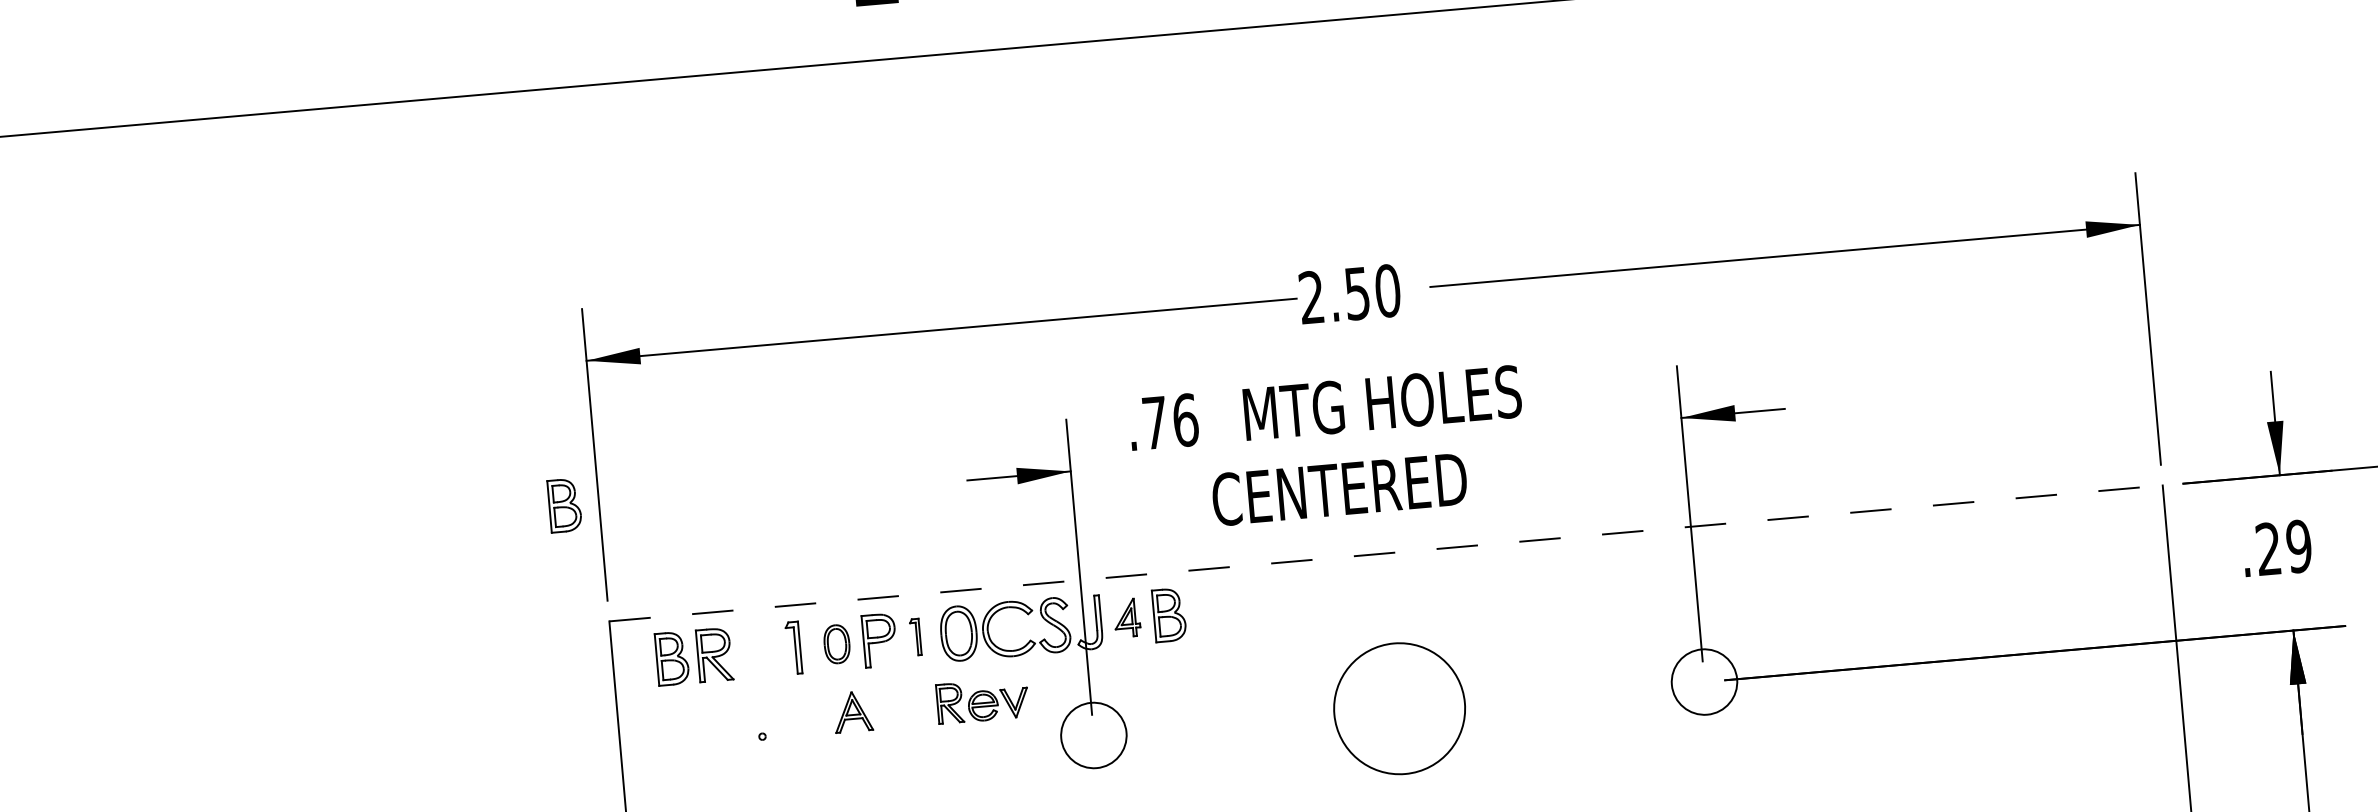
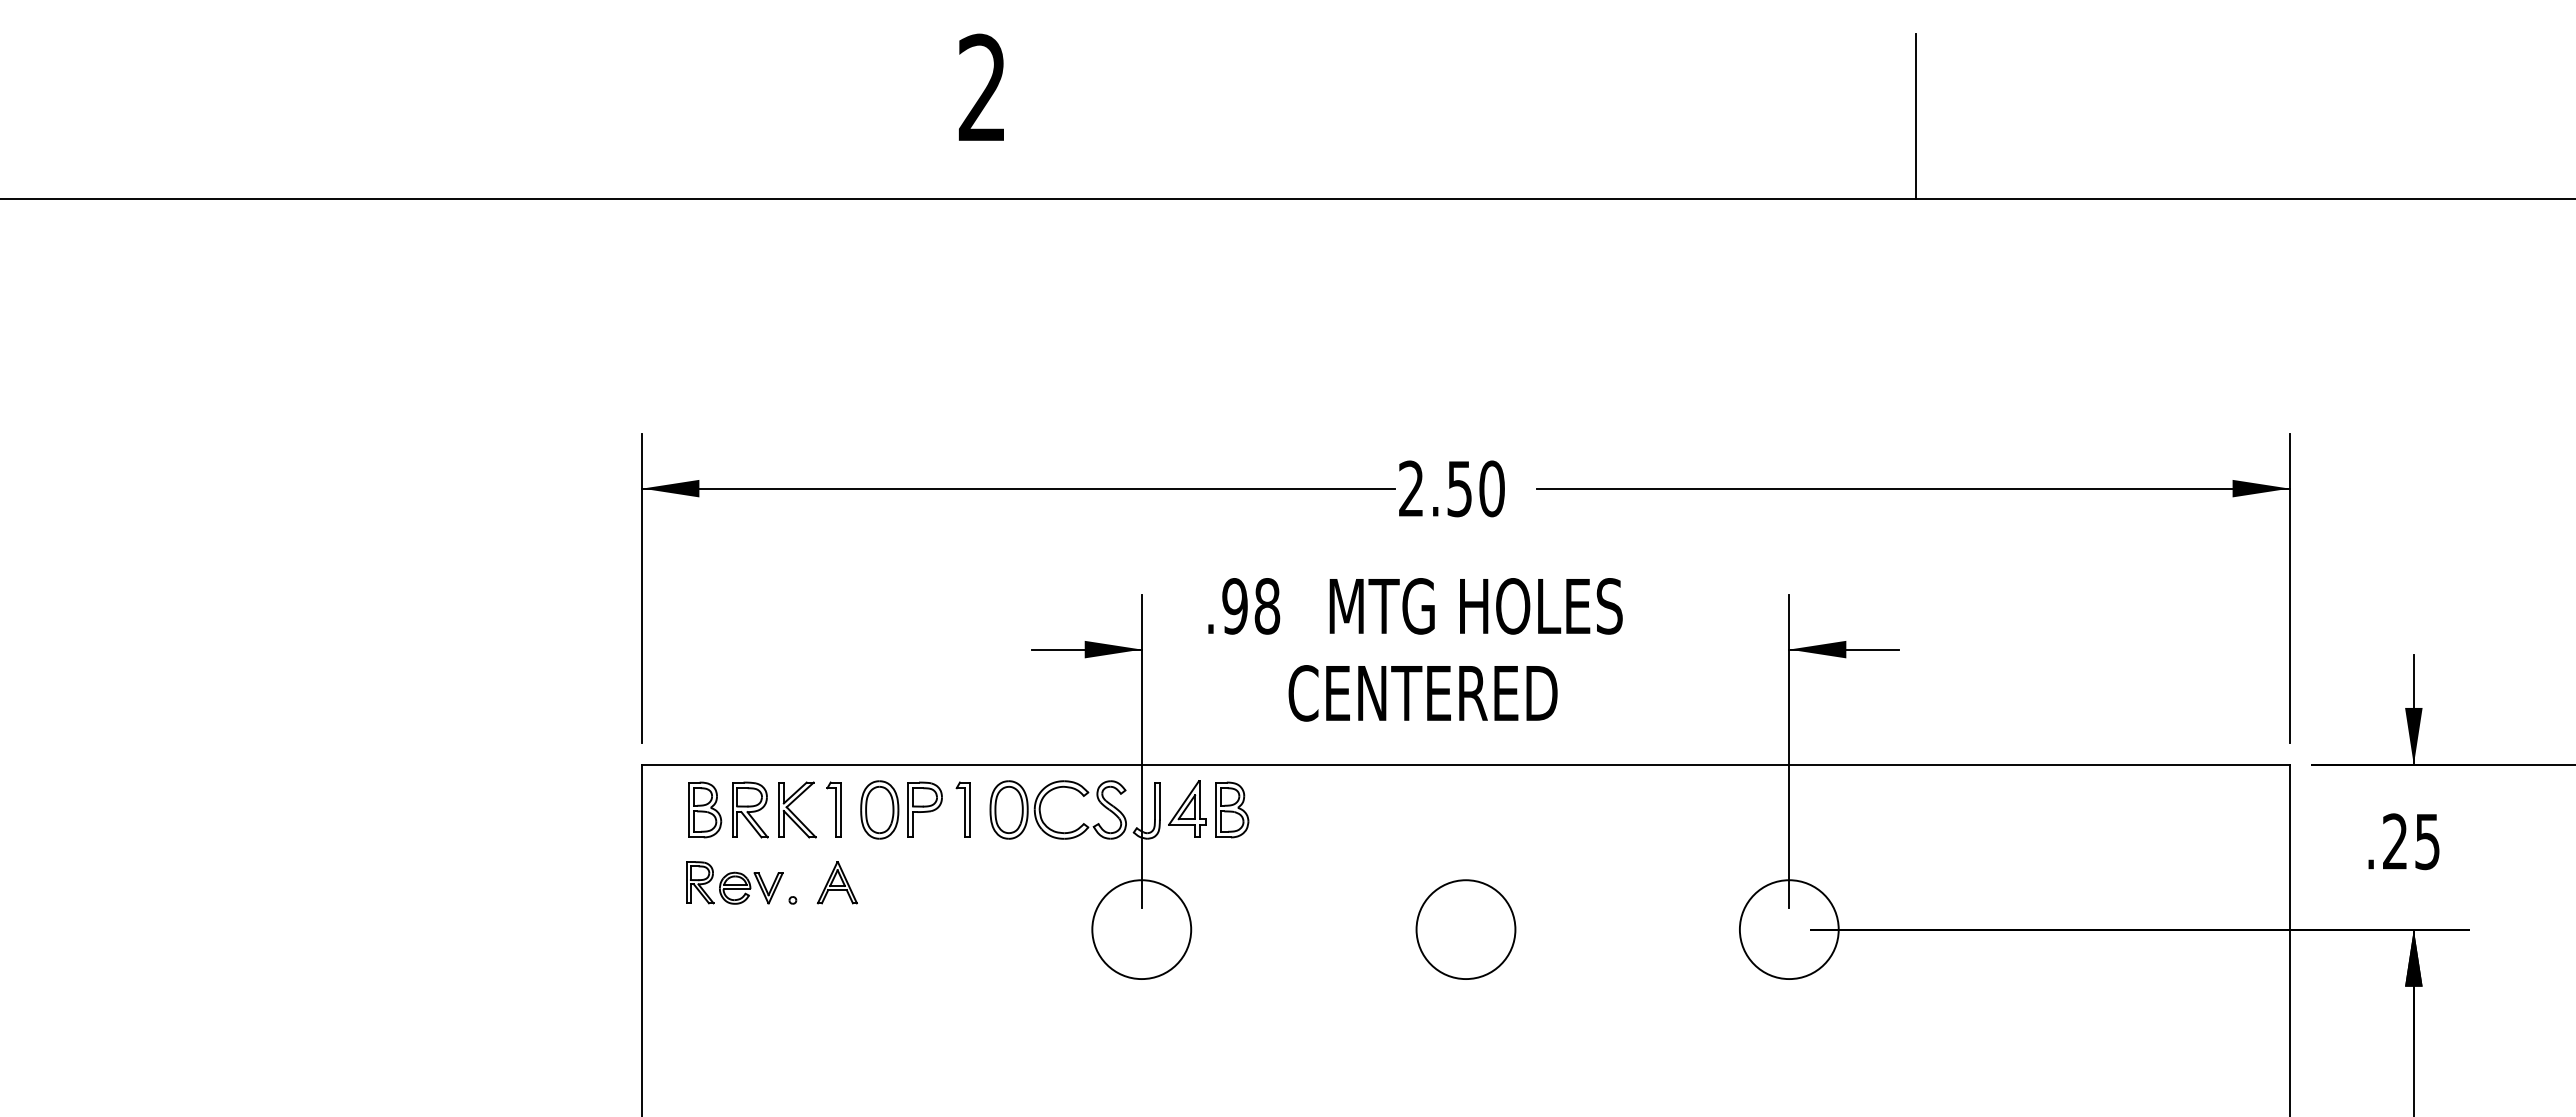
text: (1170, 421) -> (1251, 606), .76 -> .98
part: (565, 505) -> (606, 638), removed
text: (2299, 546) -> (2427, 841), .29 -> .25
line: (1385, 553) -> (1465, 764), dashed -> solid
part: (1127, 617) -> (1187, 808), size x1.43
part: (914, 636) -> (962, 809), size x1.43
part: (836, 643) -> (879, 809), size x1.43
part: (759, 650) -> (797, 809), added
circle: (1703, 681) -> (1788, 929), size x1.43
part: (982, 700) -> (734, 882), moved
circle: (1399, 708) -> (1465, 929), size x0.71
part: (852, 711) -> (836, 882), moved
circle: (1093, 735) -> (1141, 929), size x1.43

